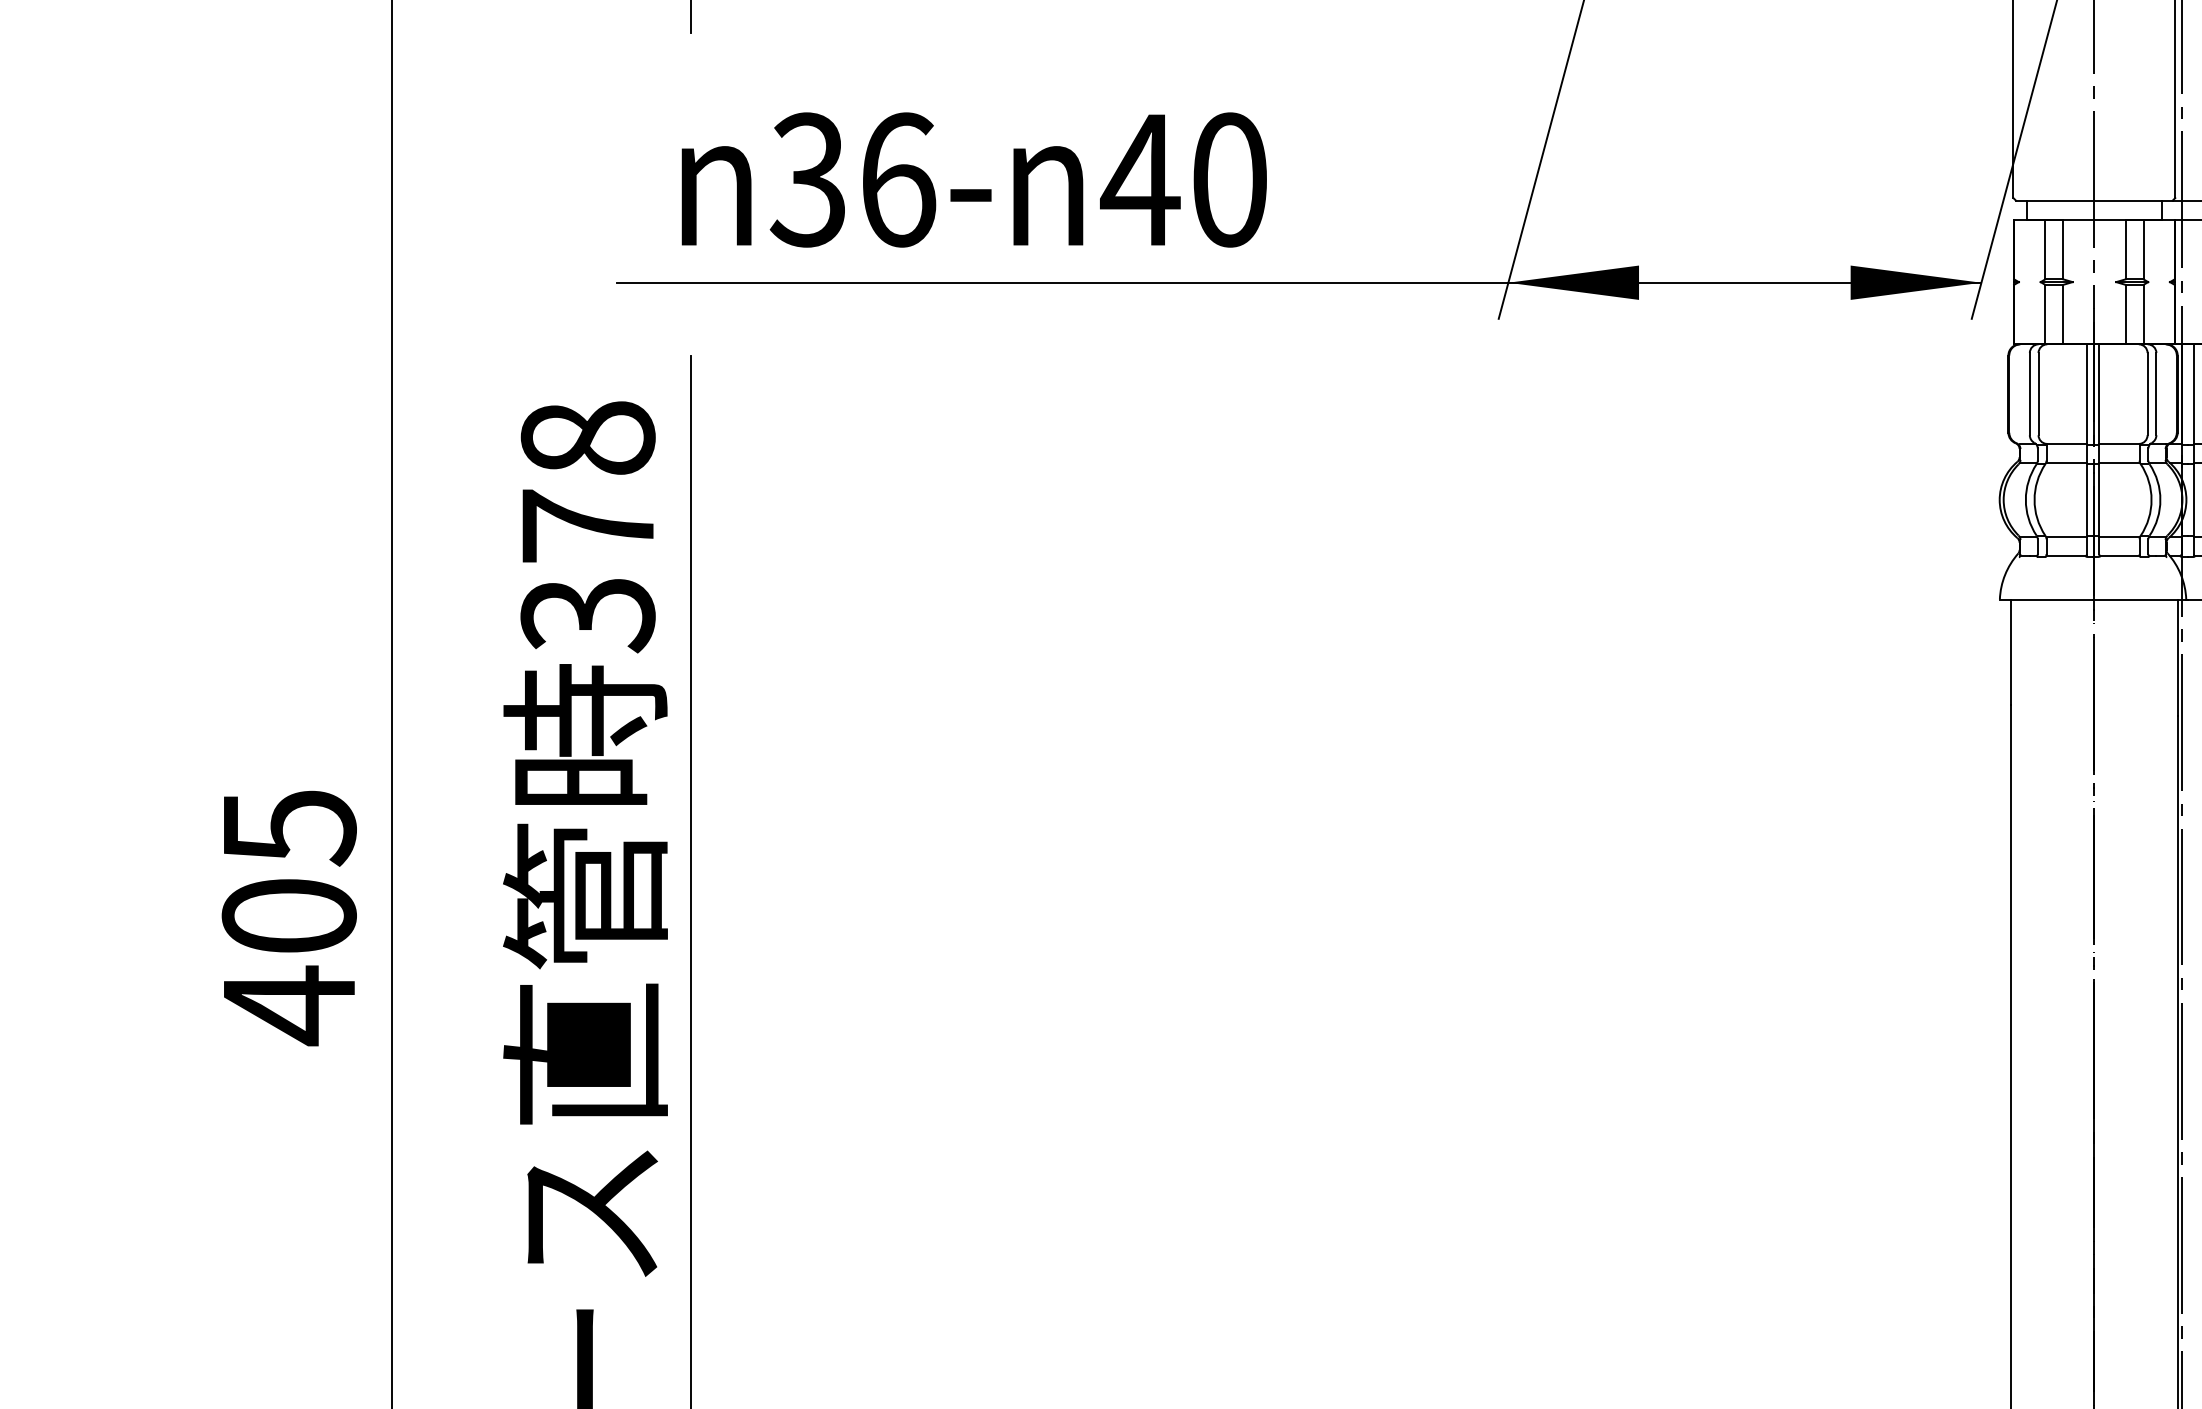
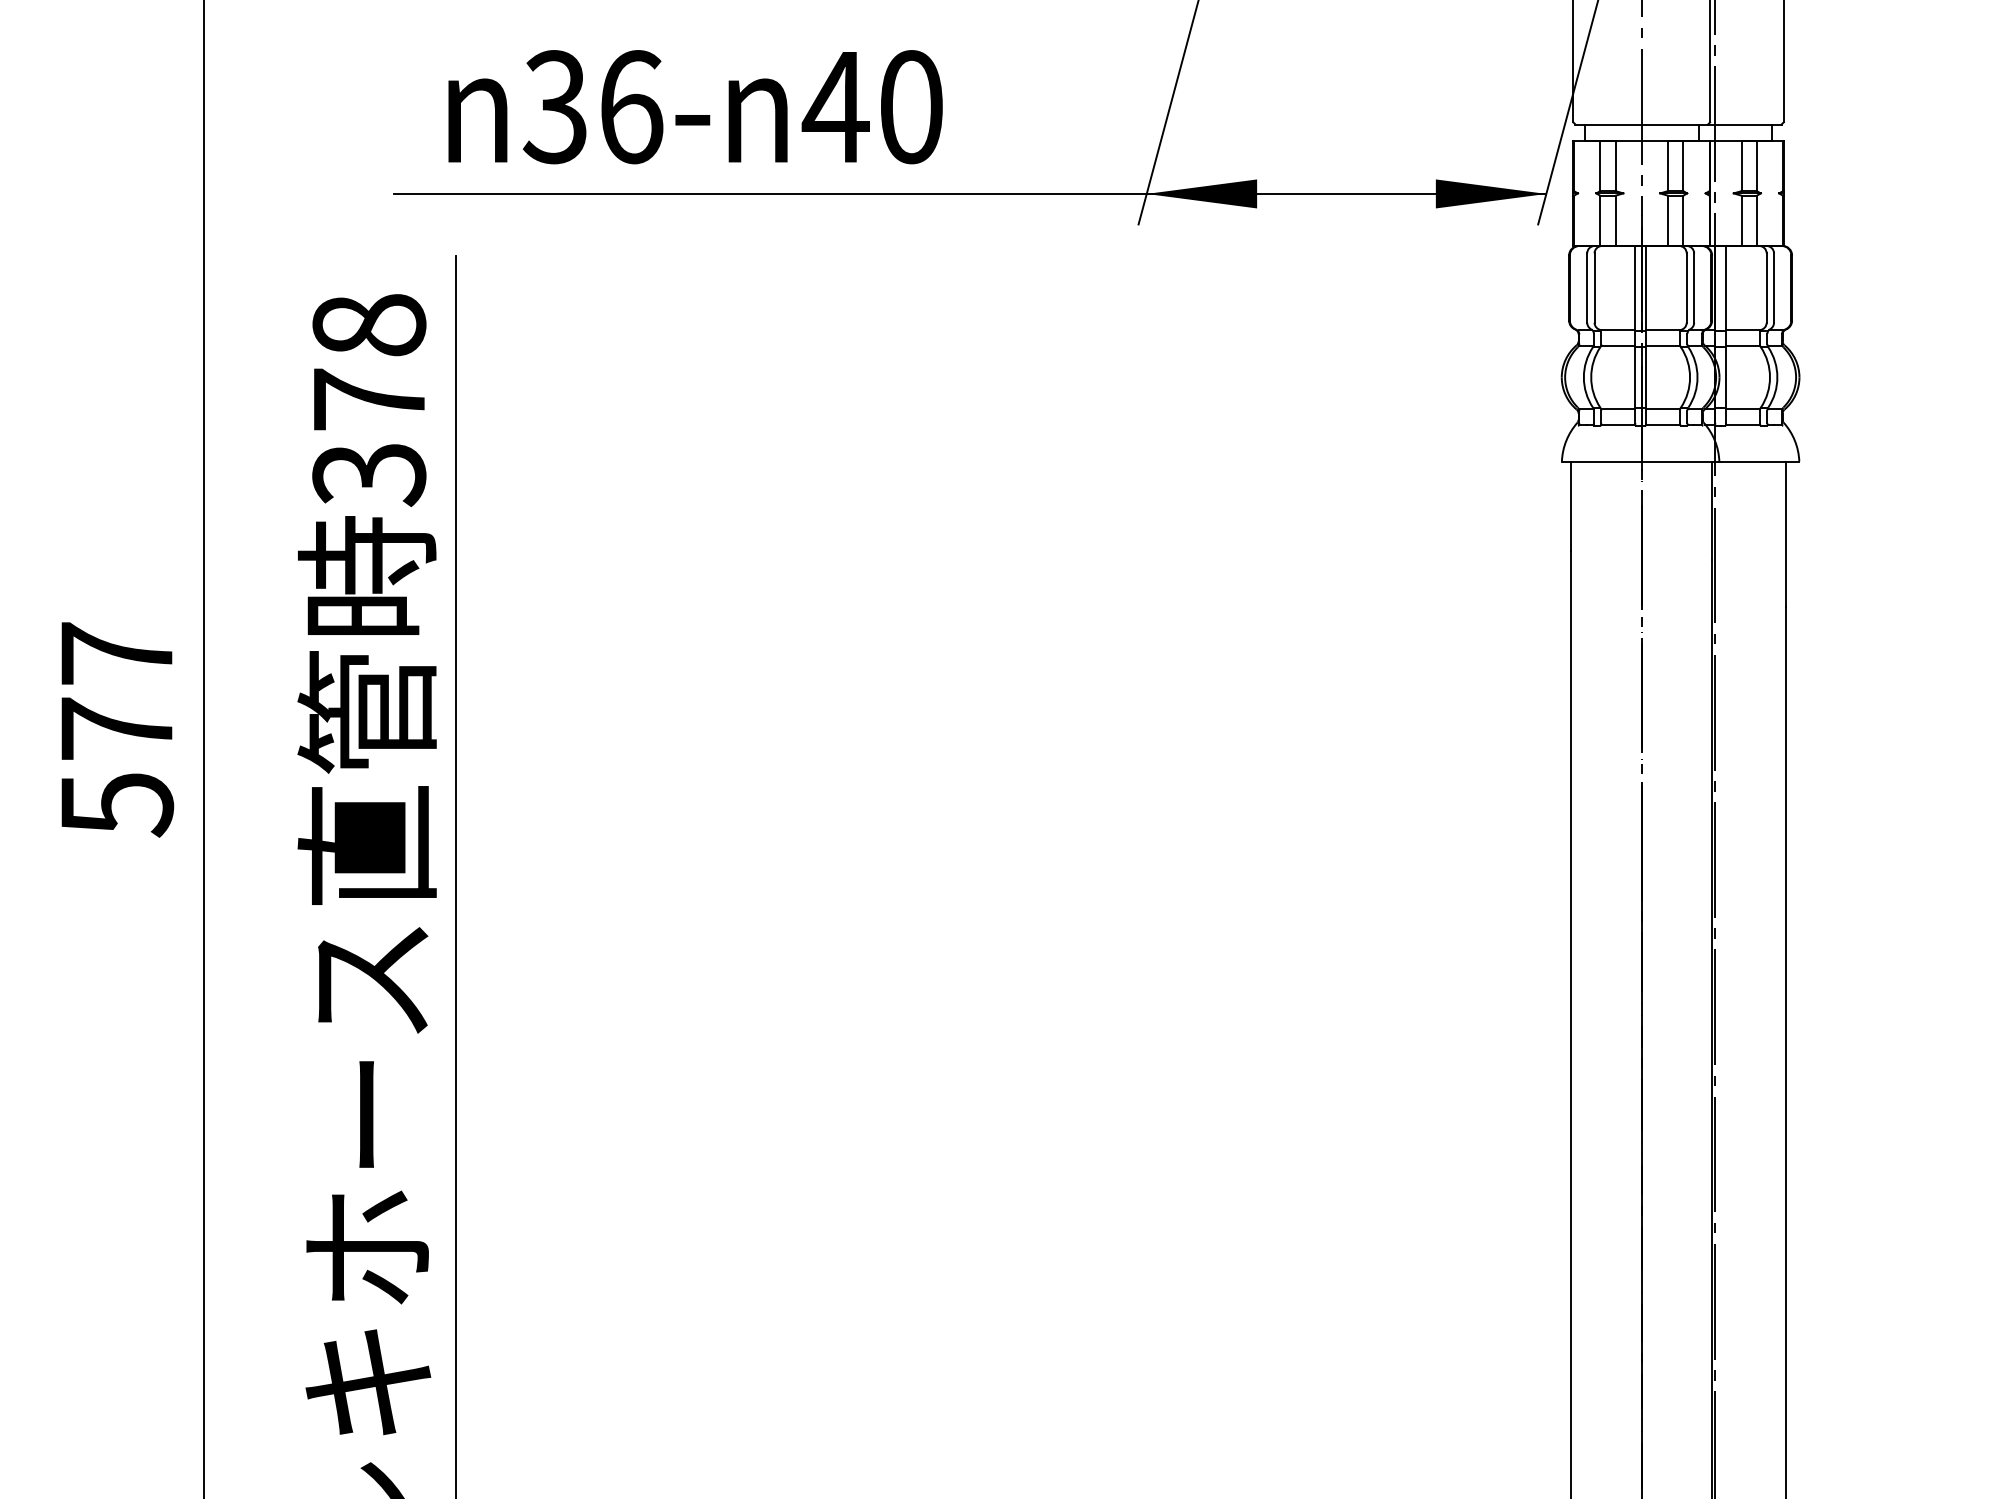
text: (288, 917) -> (116, 730), 405 -> 577

